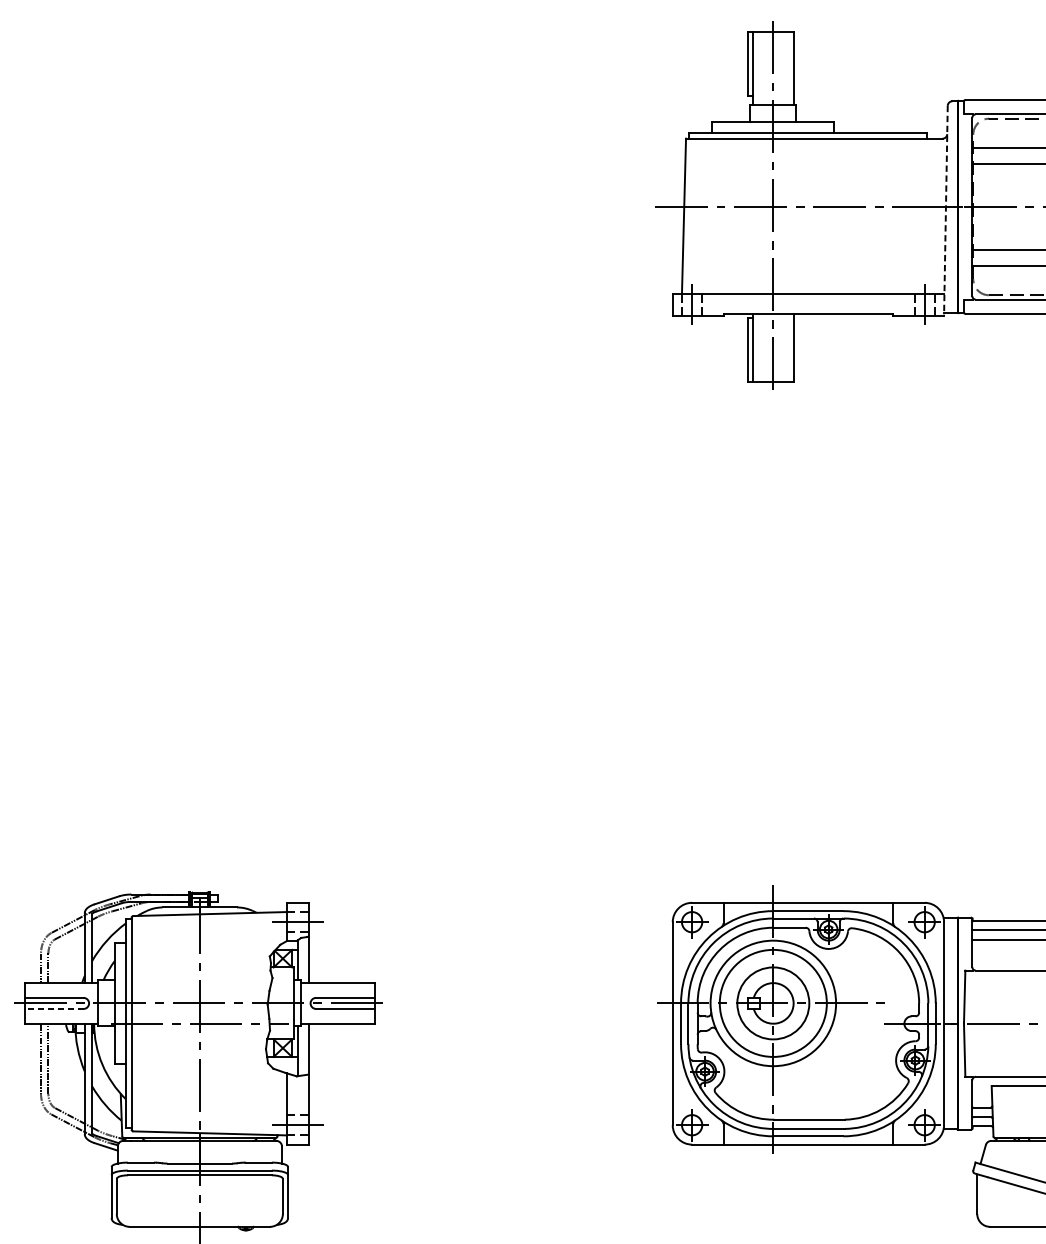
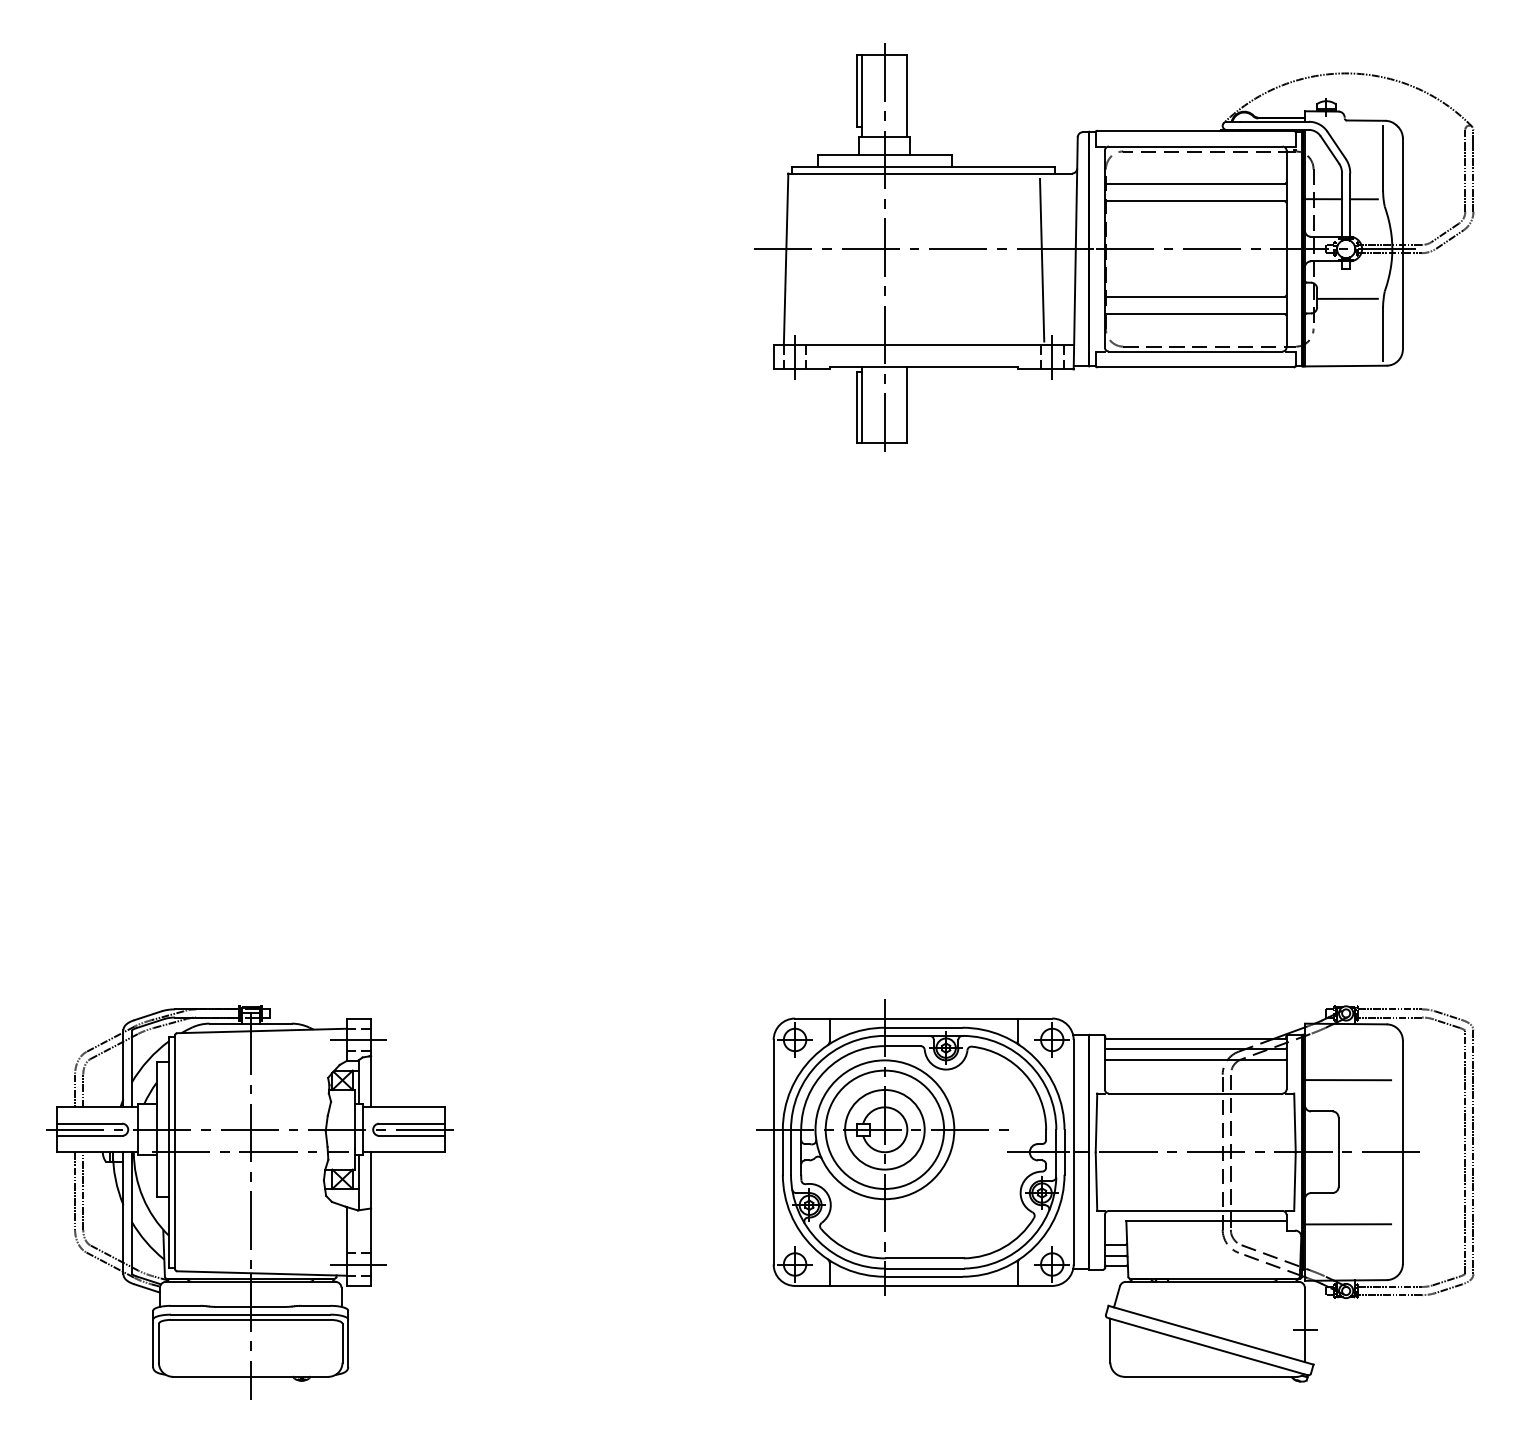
line: (945, 210) -> (1075, 253), dashed -> solid
line: (915, 216) -> (1042, 259), added
line: (54, 1008) -> (89, 1135), dashed -> solid

